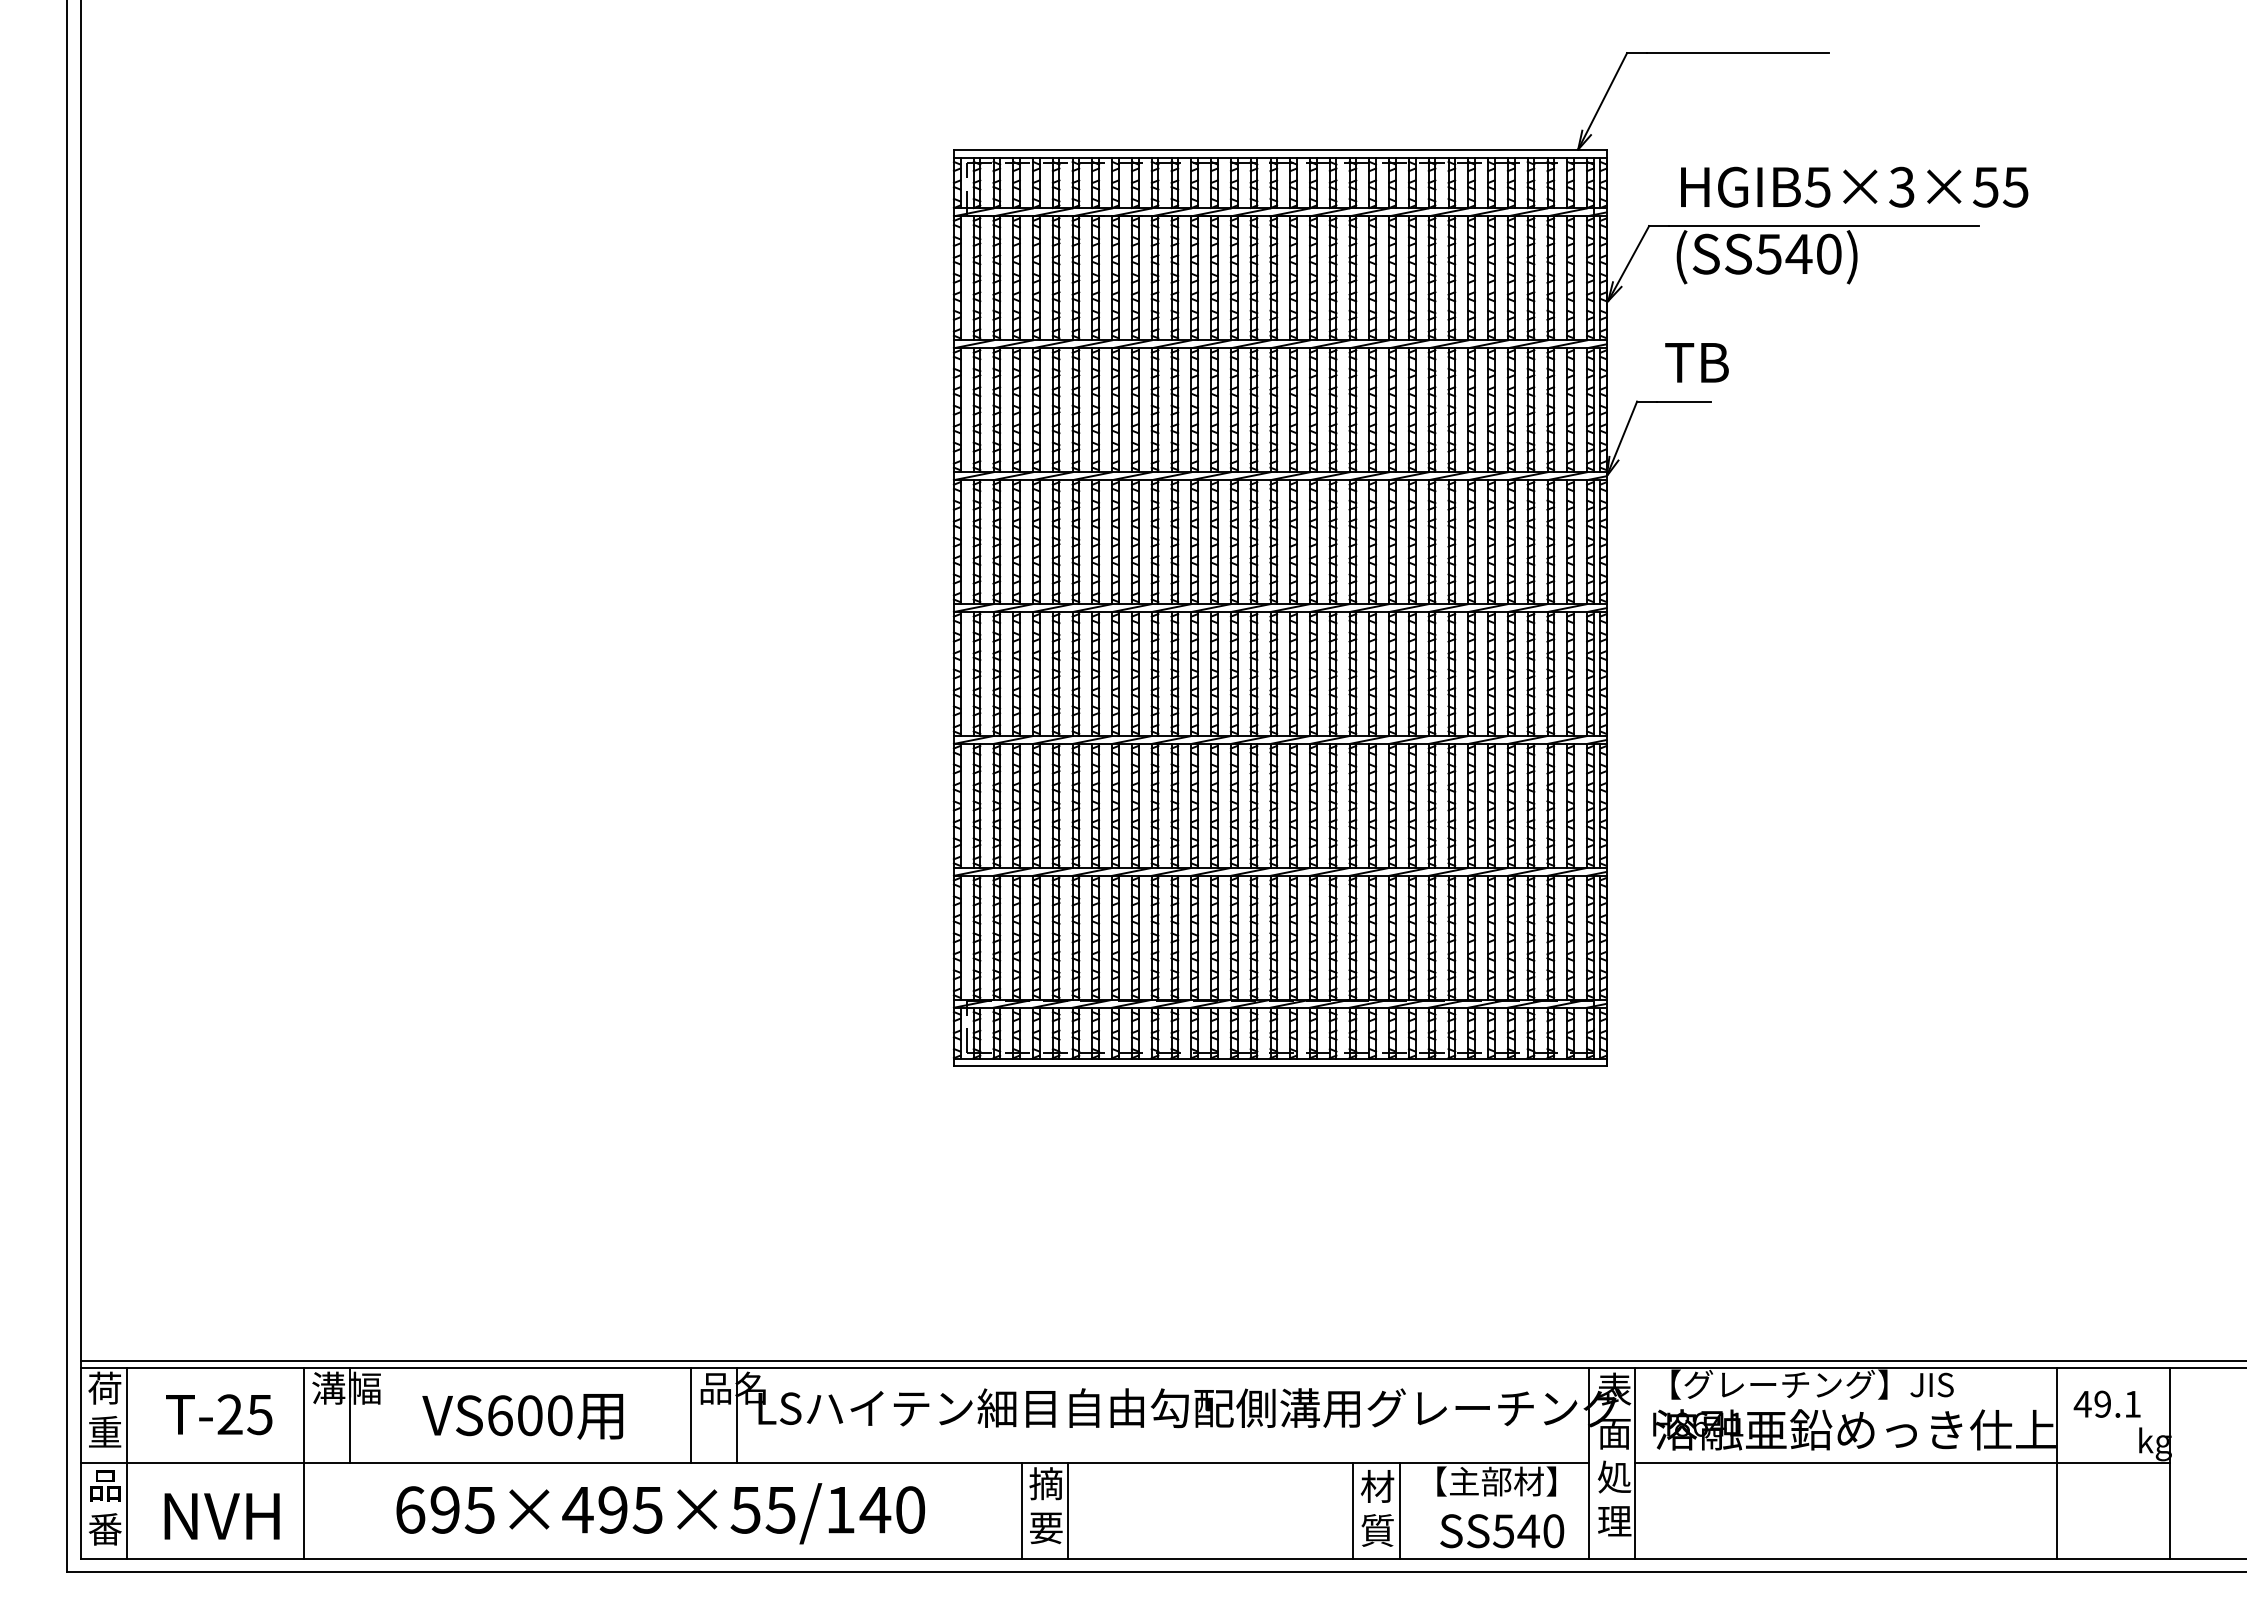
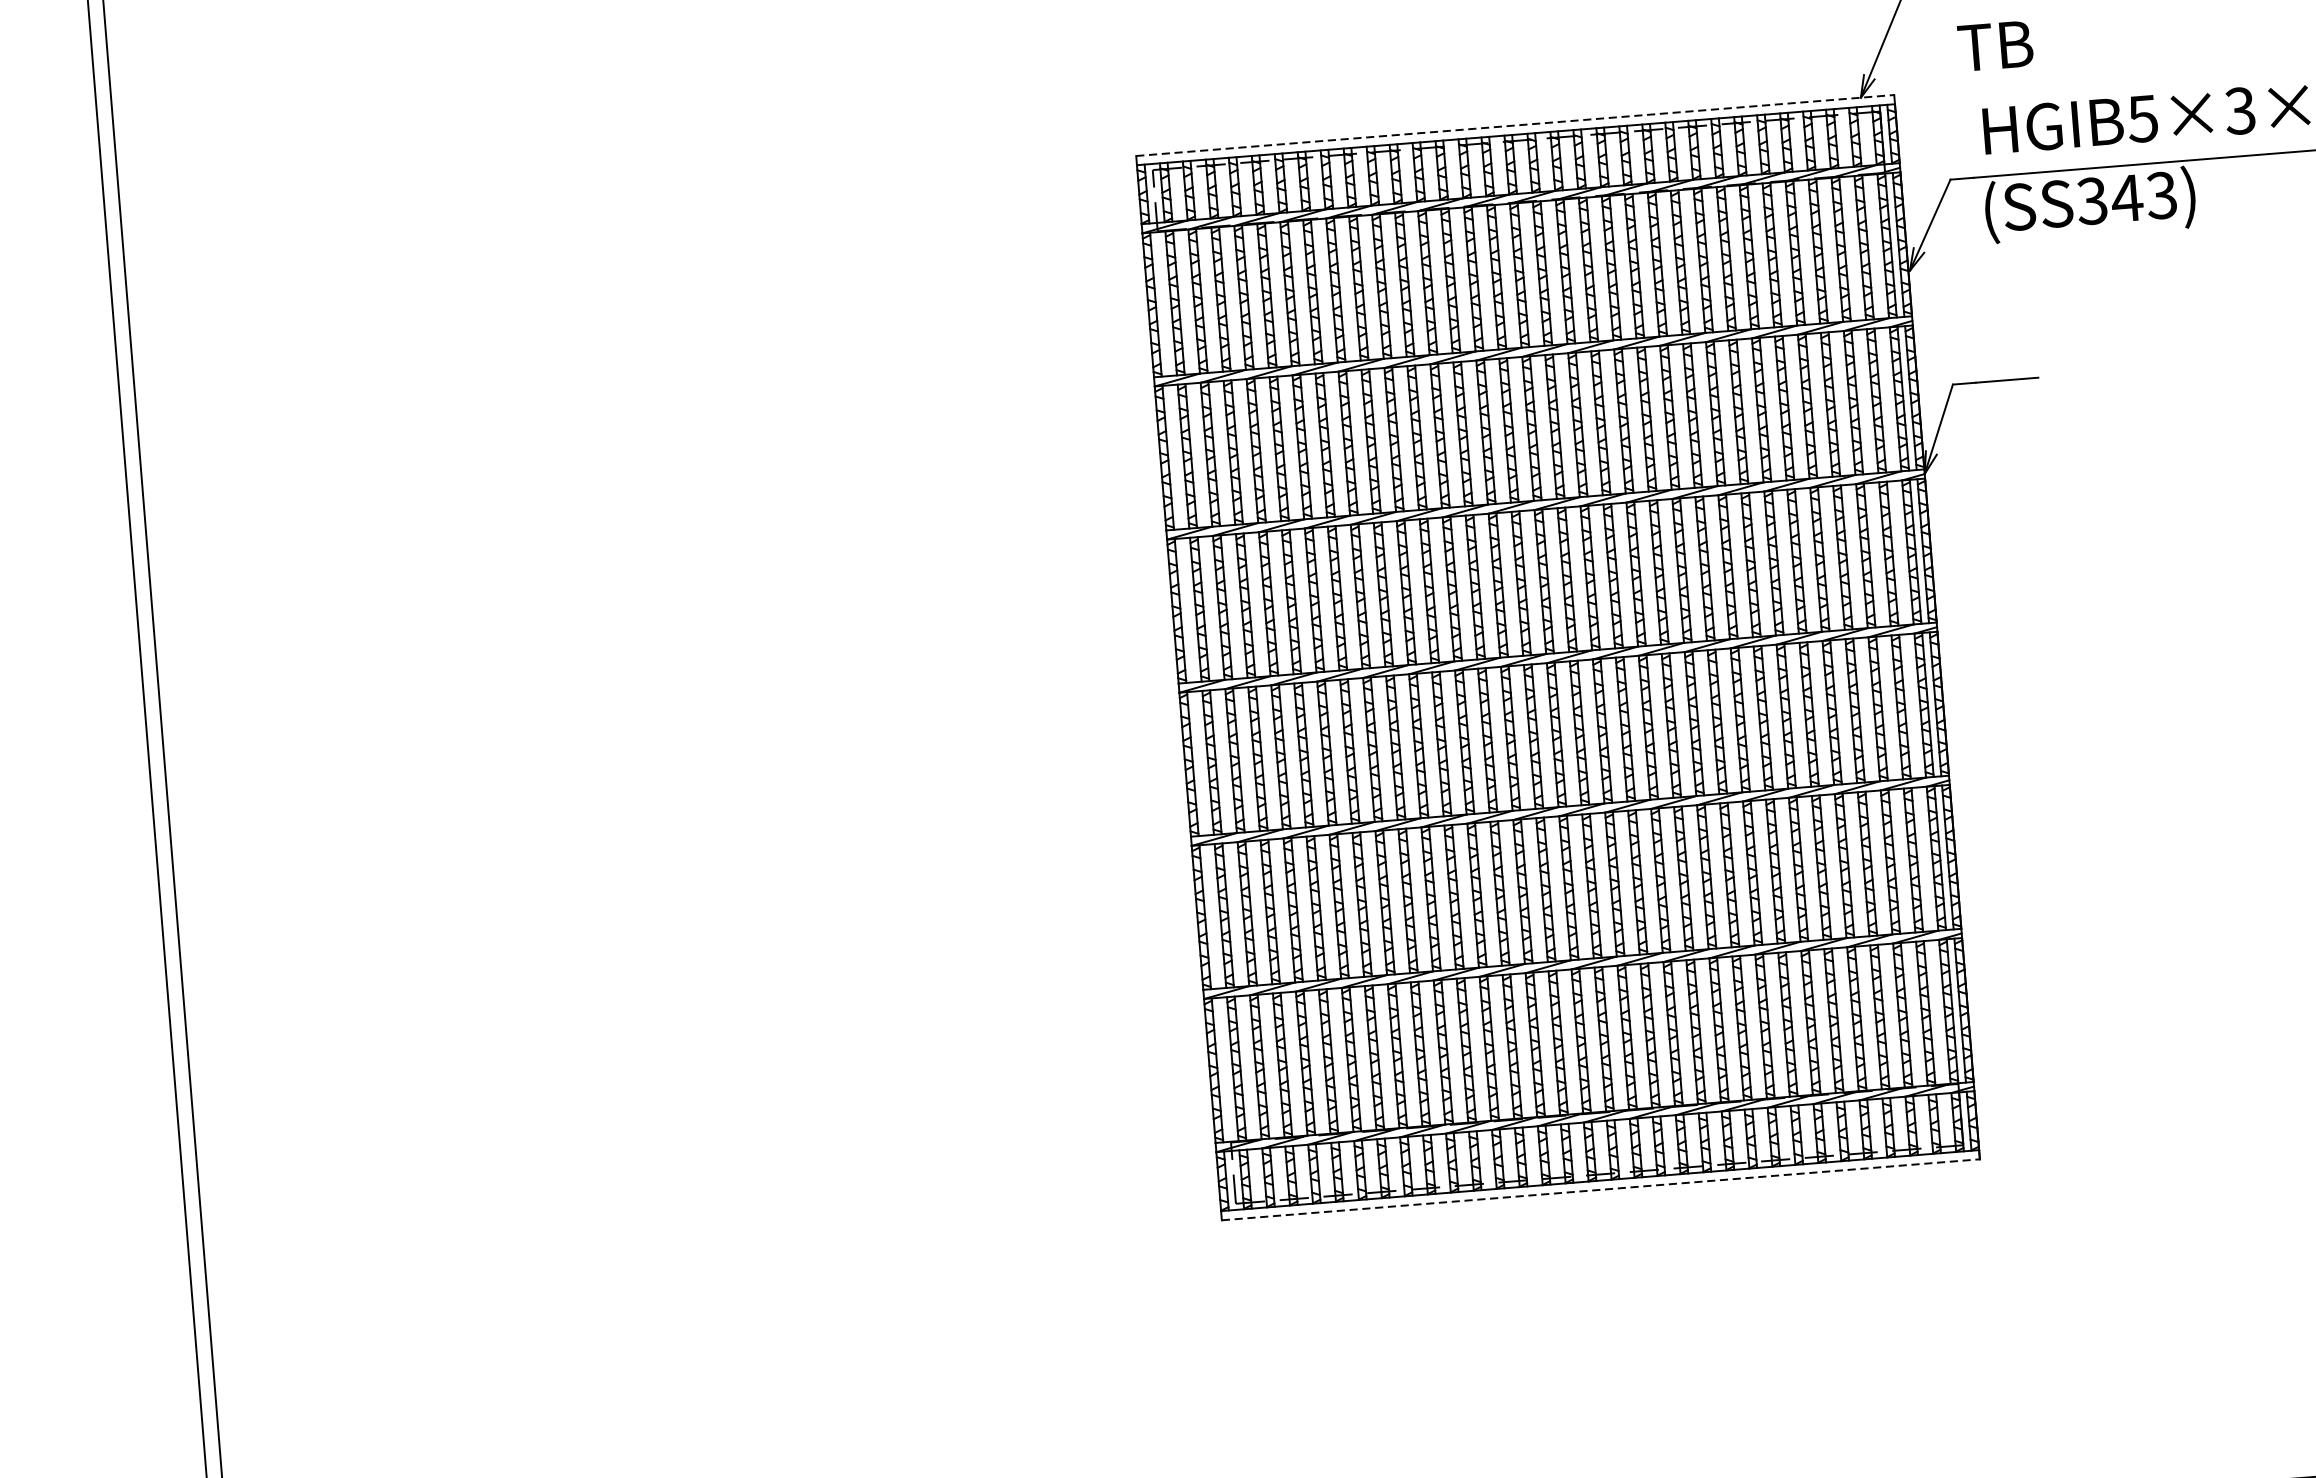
line: (1280, 149) -> (1515, 125), solid -> dashed
text: (1798, 253) -> (2126, 197), (SS540) -> (SS343)
text: (1696, 362) -> (1995, 45), moved
line: (1280, 1066) -> (1601, 1189), solid -> dashed

